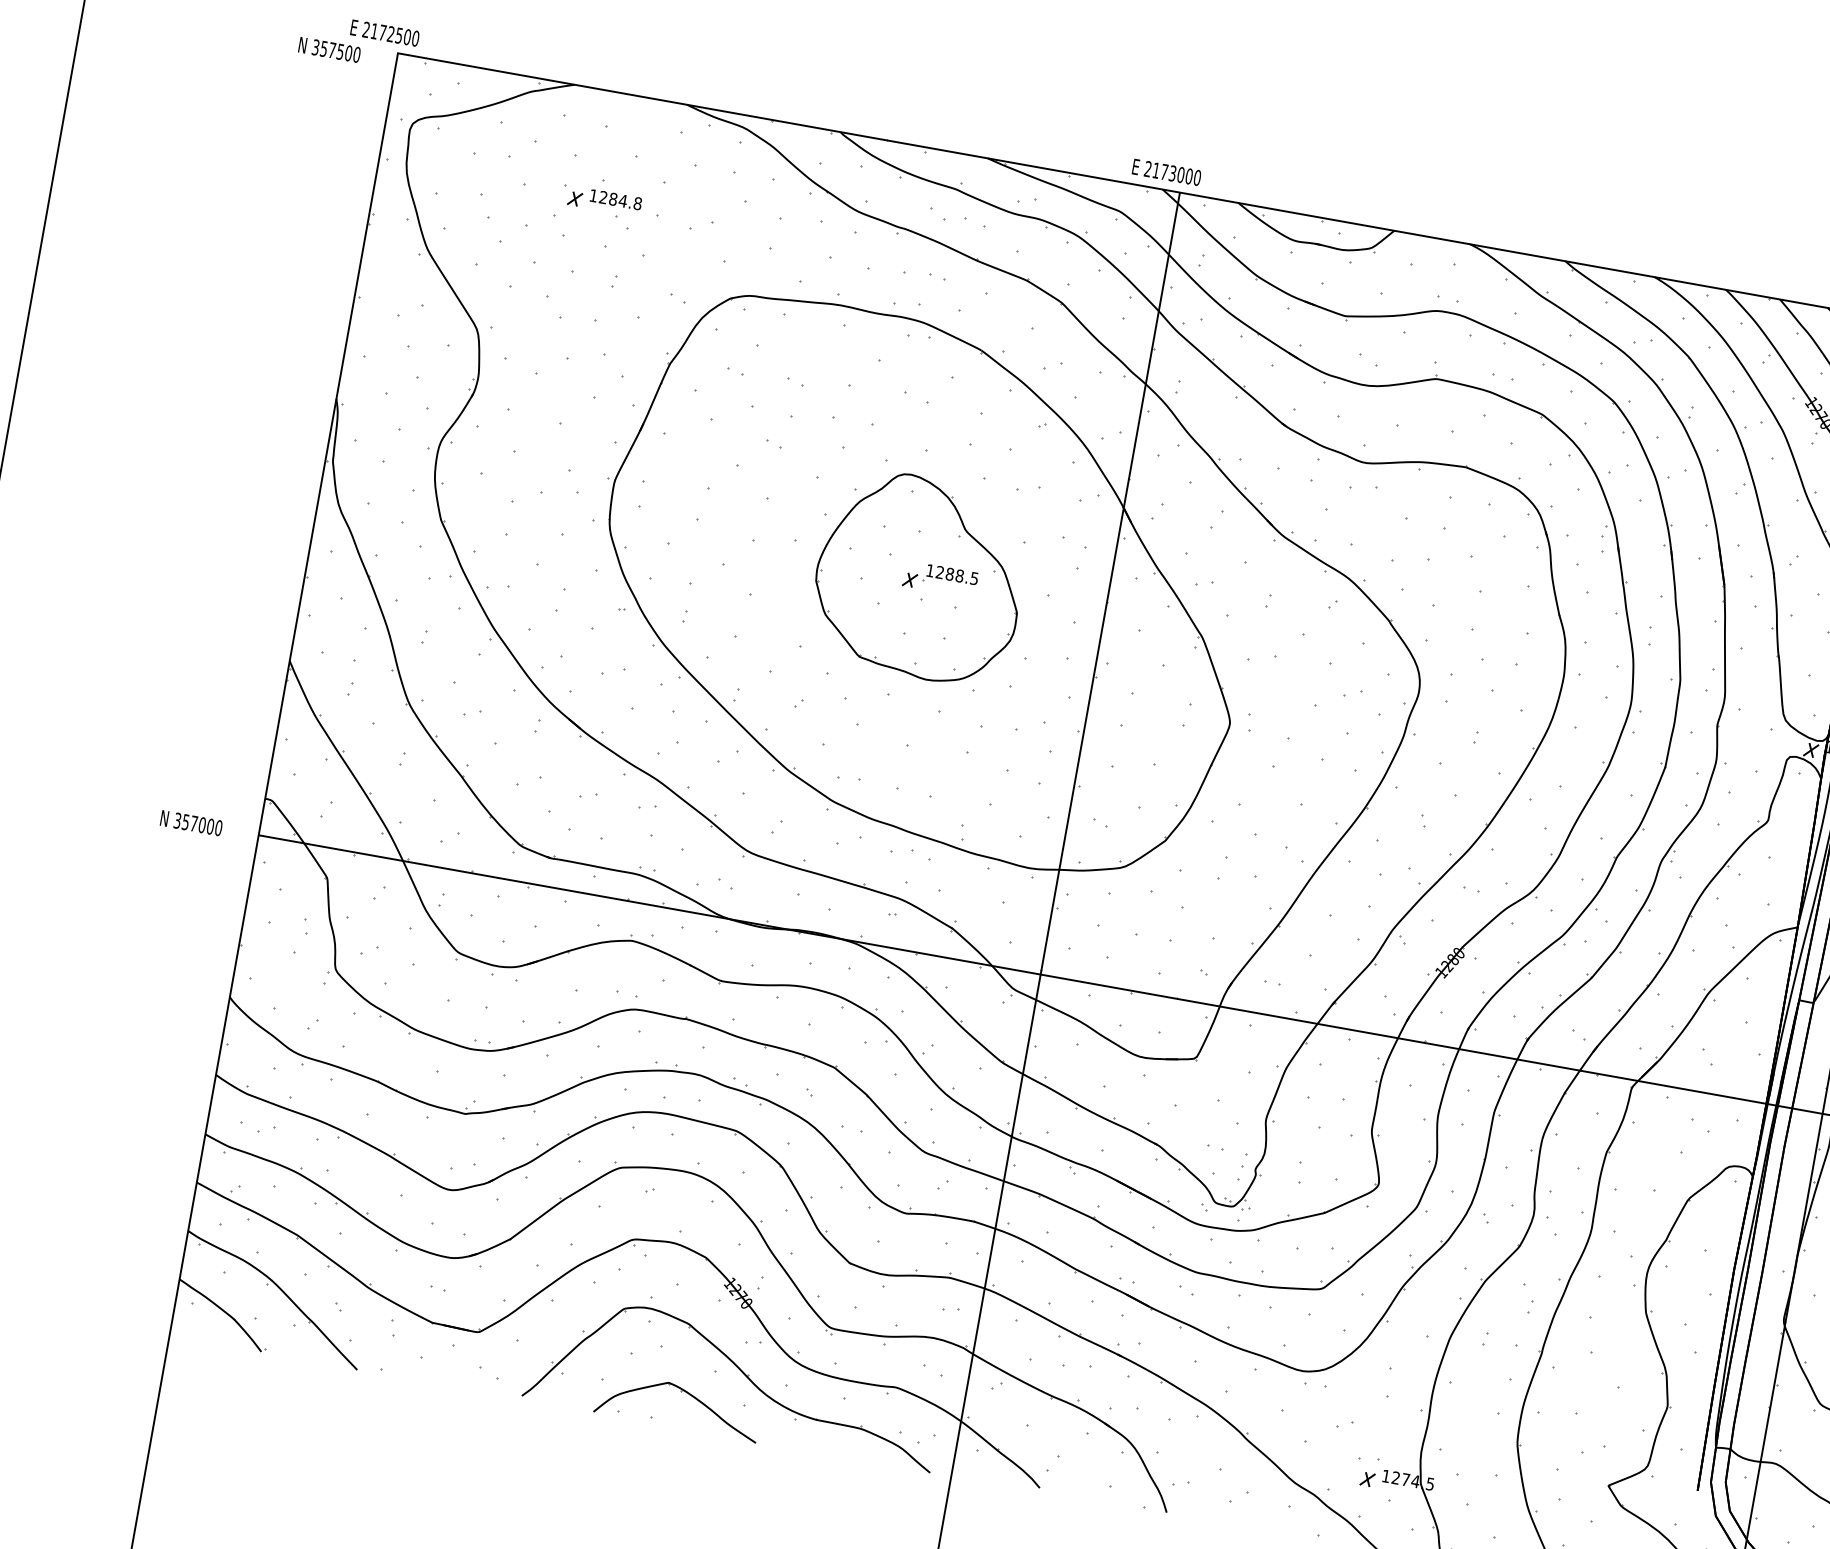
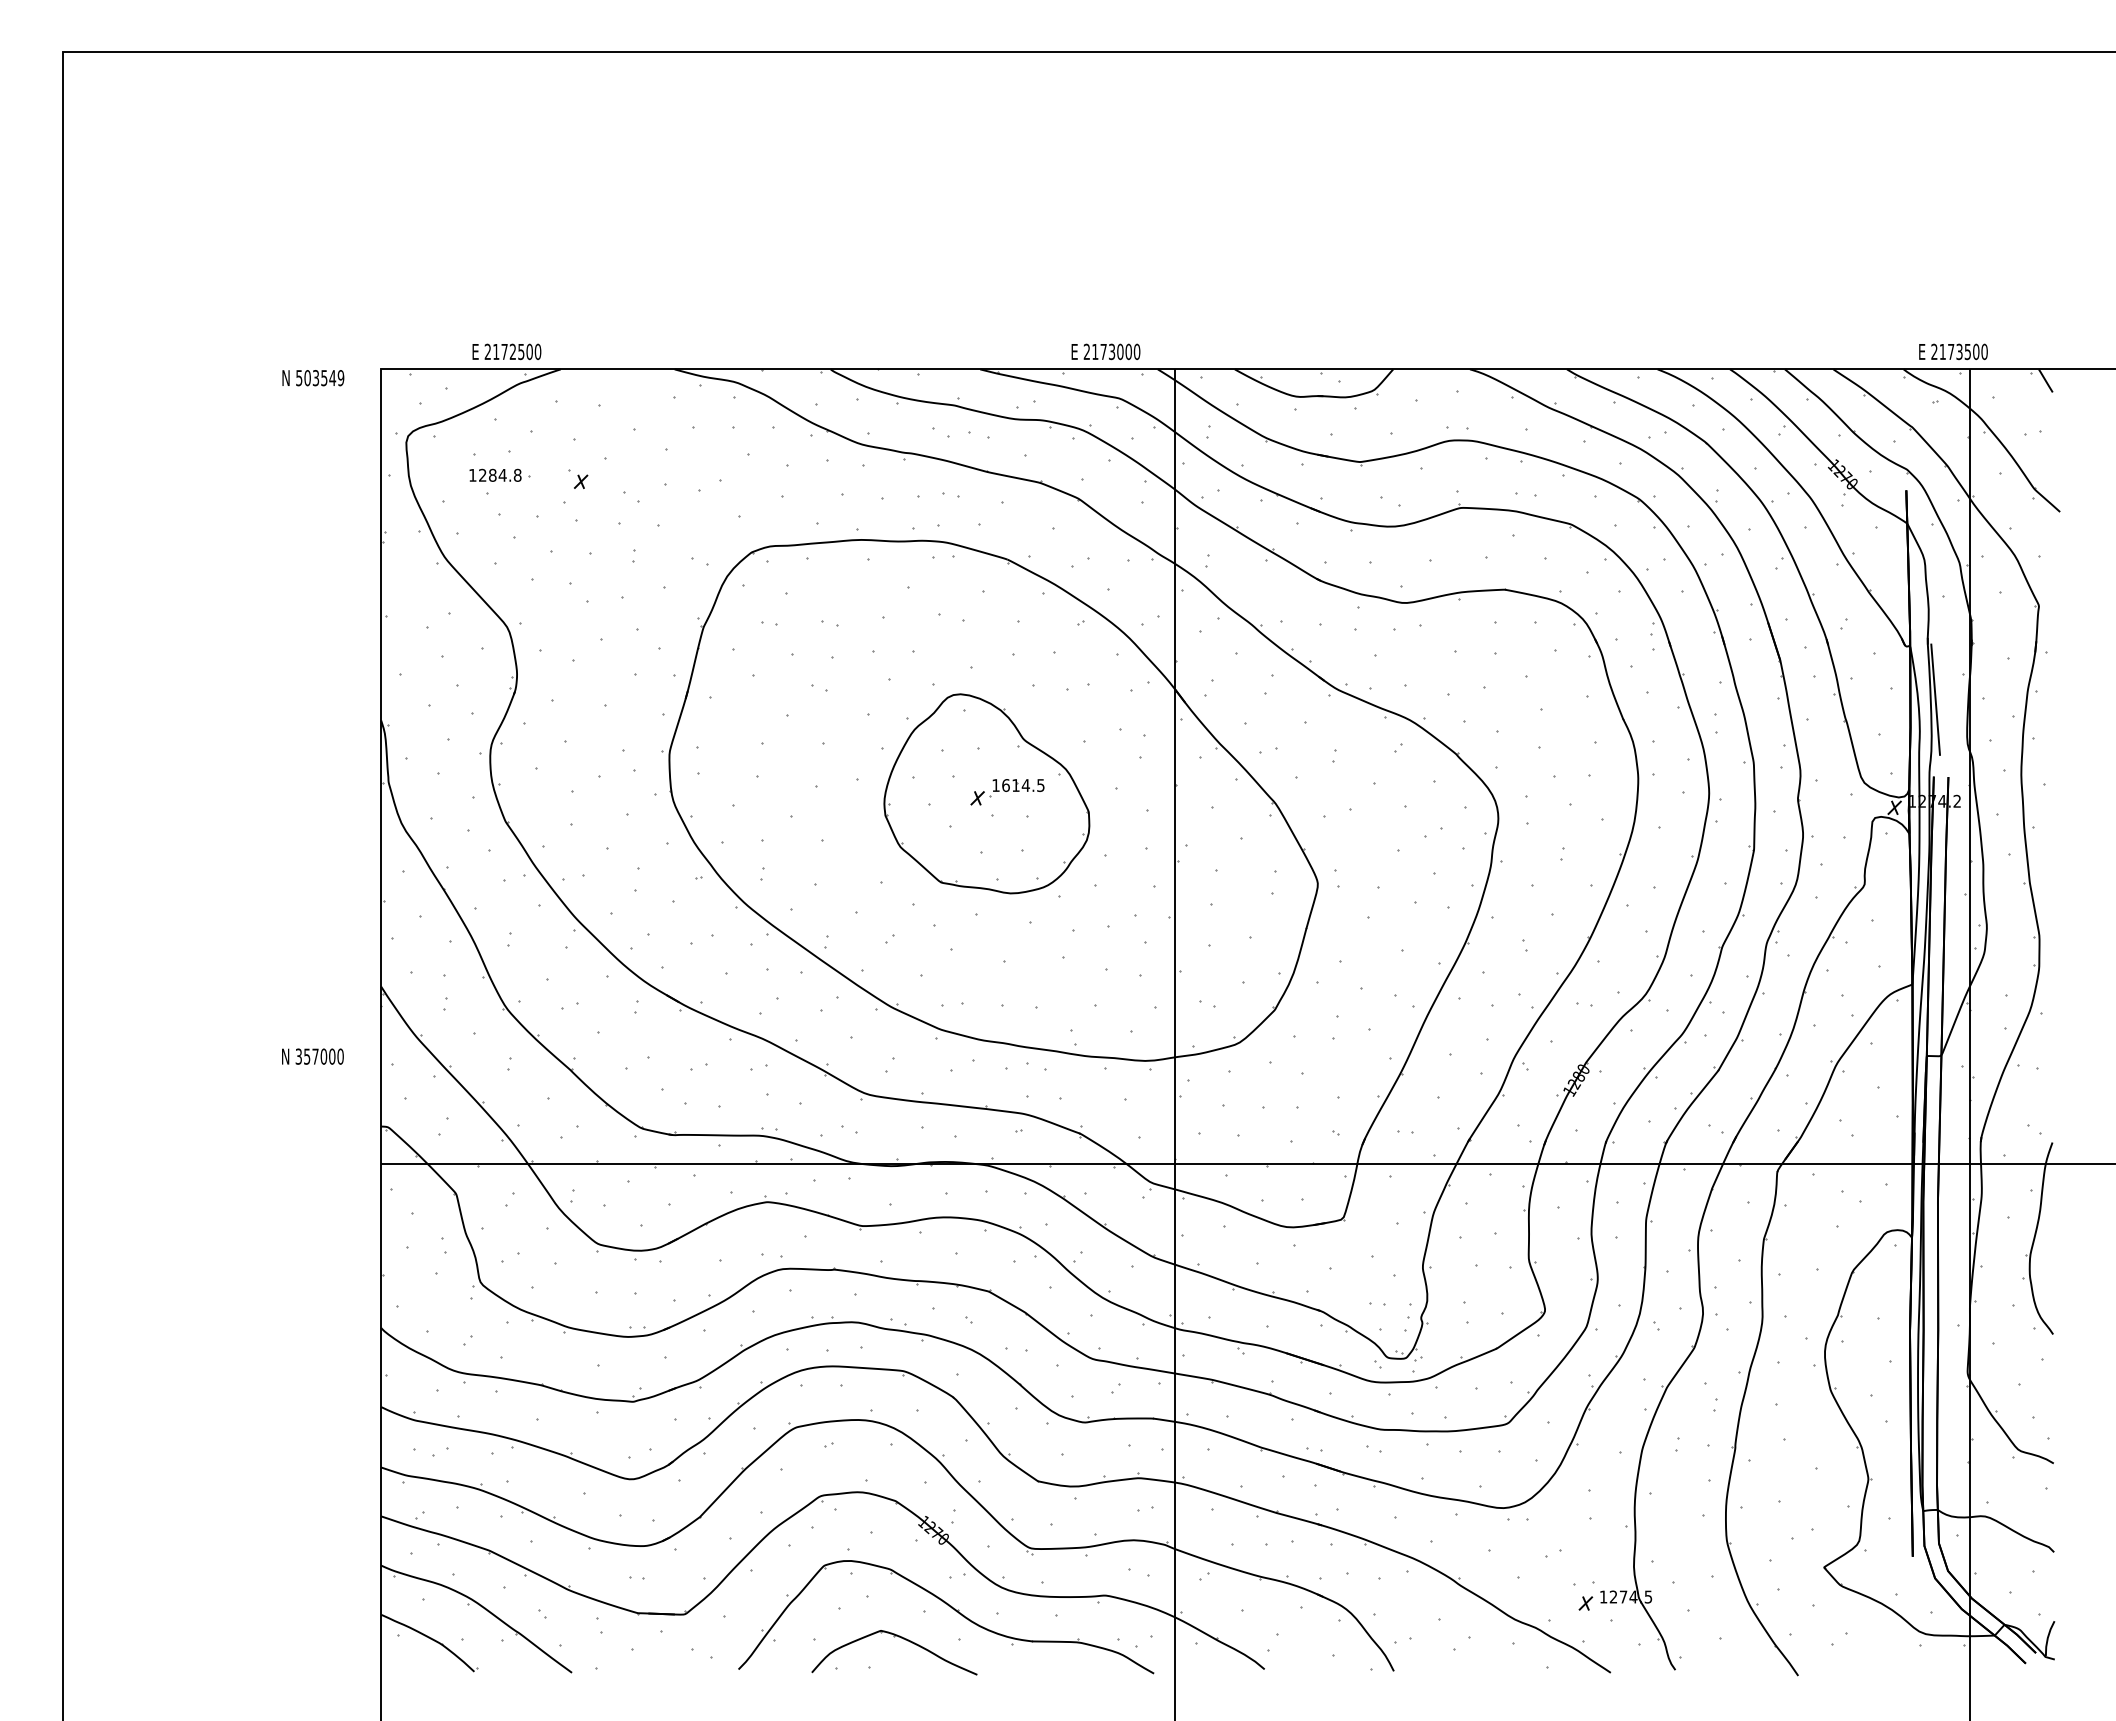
text: (384, 32) -> (506, 351), moved
text: (336, 51) -> (320, 378), 357500 -> 503549
text: (1166, 172) -> (1105, 351), moved
text: (616, 198) -> (495, 474), moved
text: (949, 574) -> (1015, 785), 1288.5 -> 1614.5
text: (191, 823) -> (312, 1056), moved

